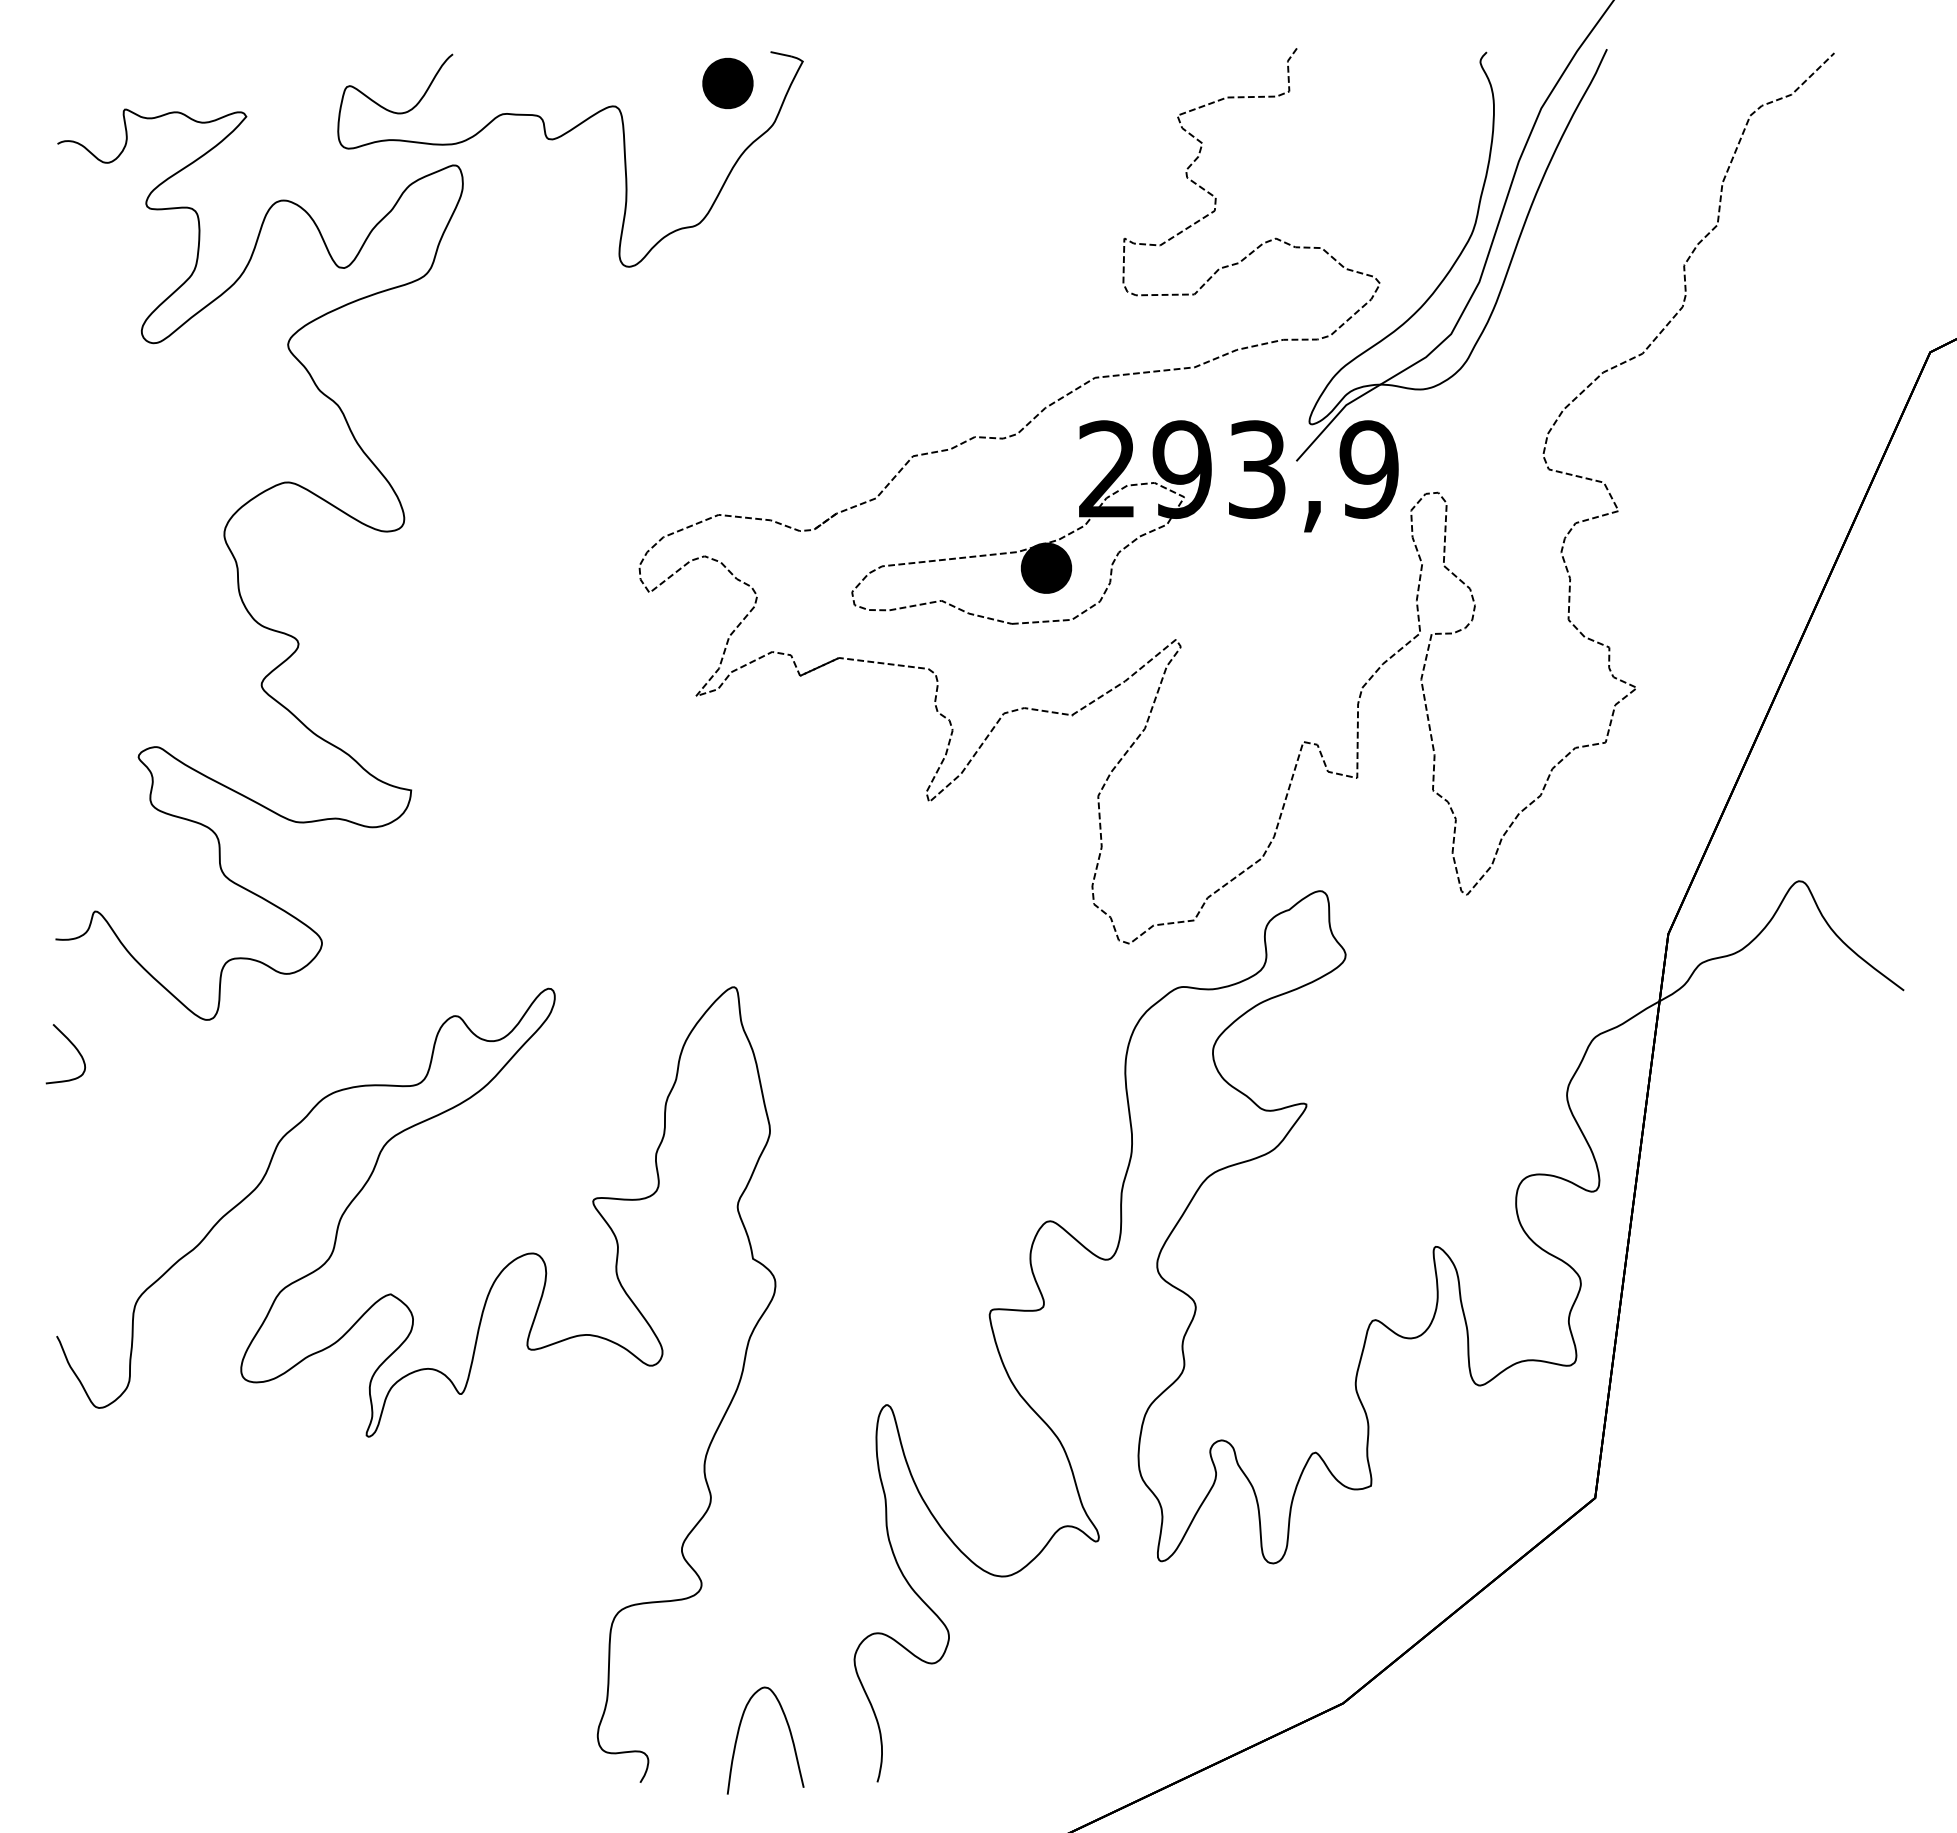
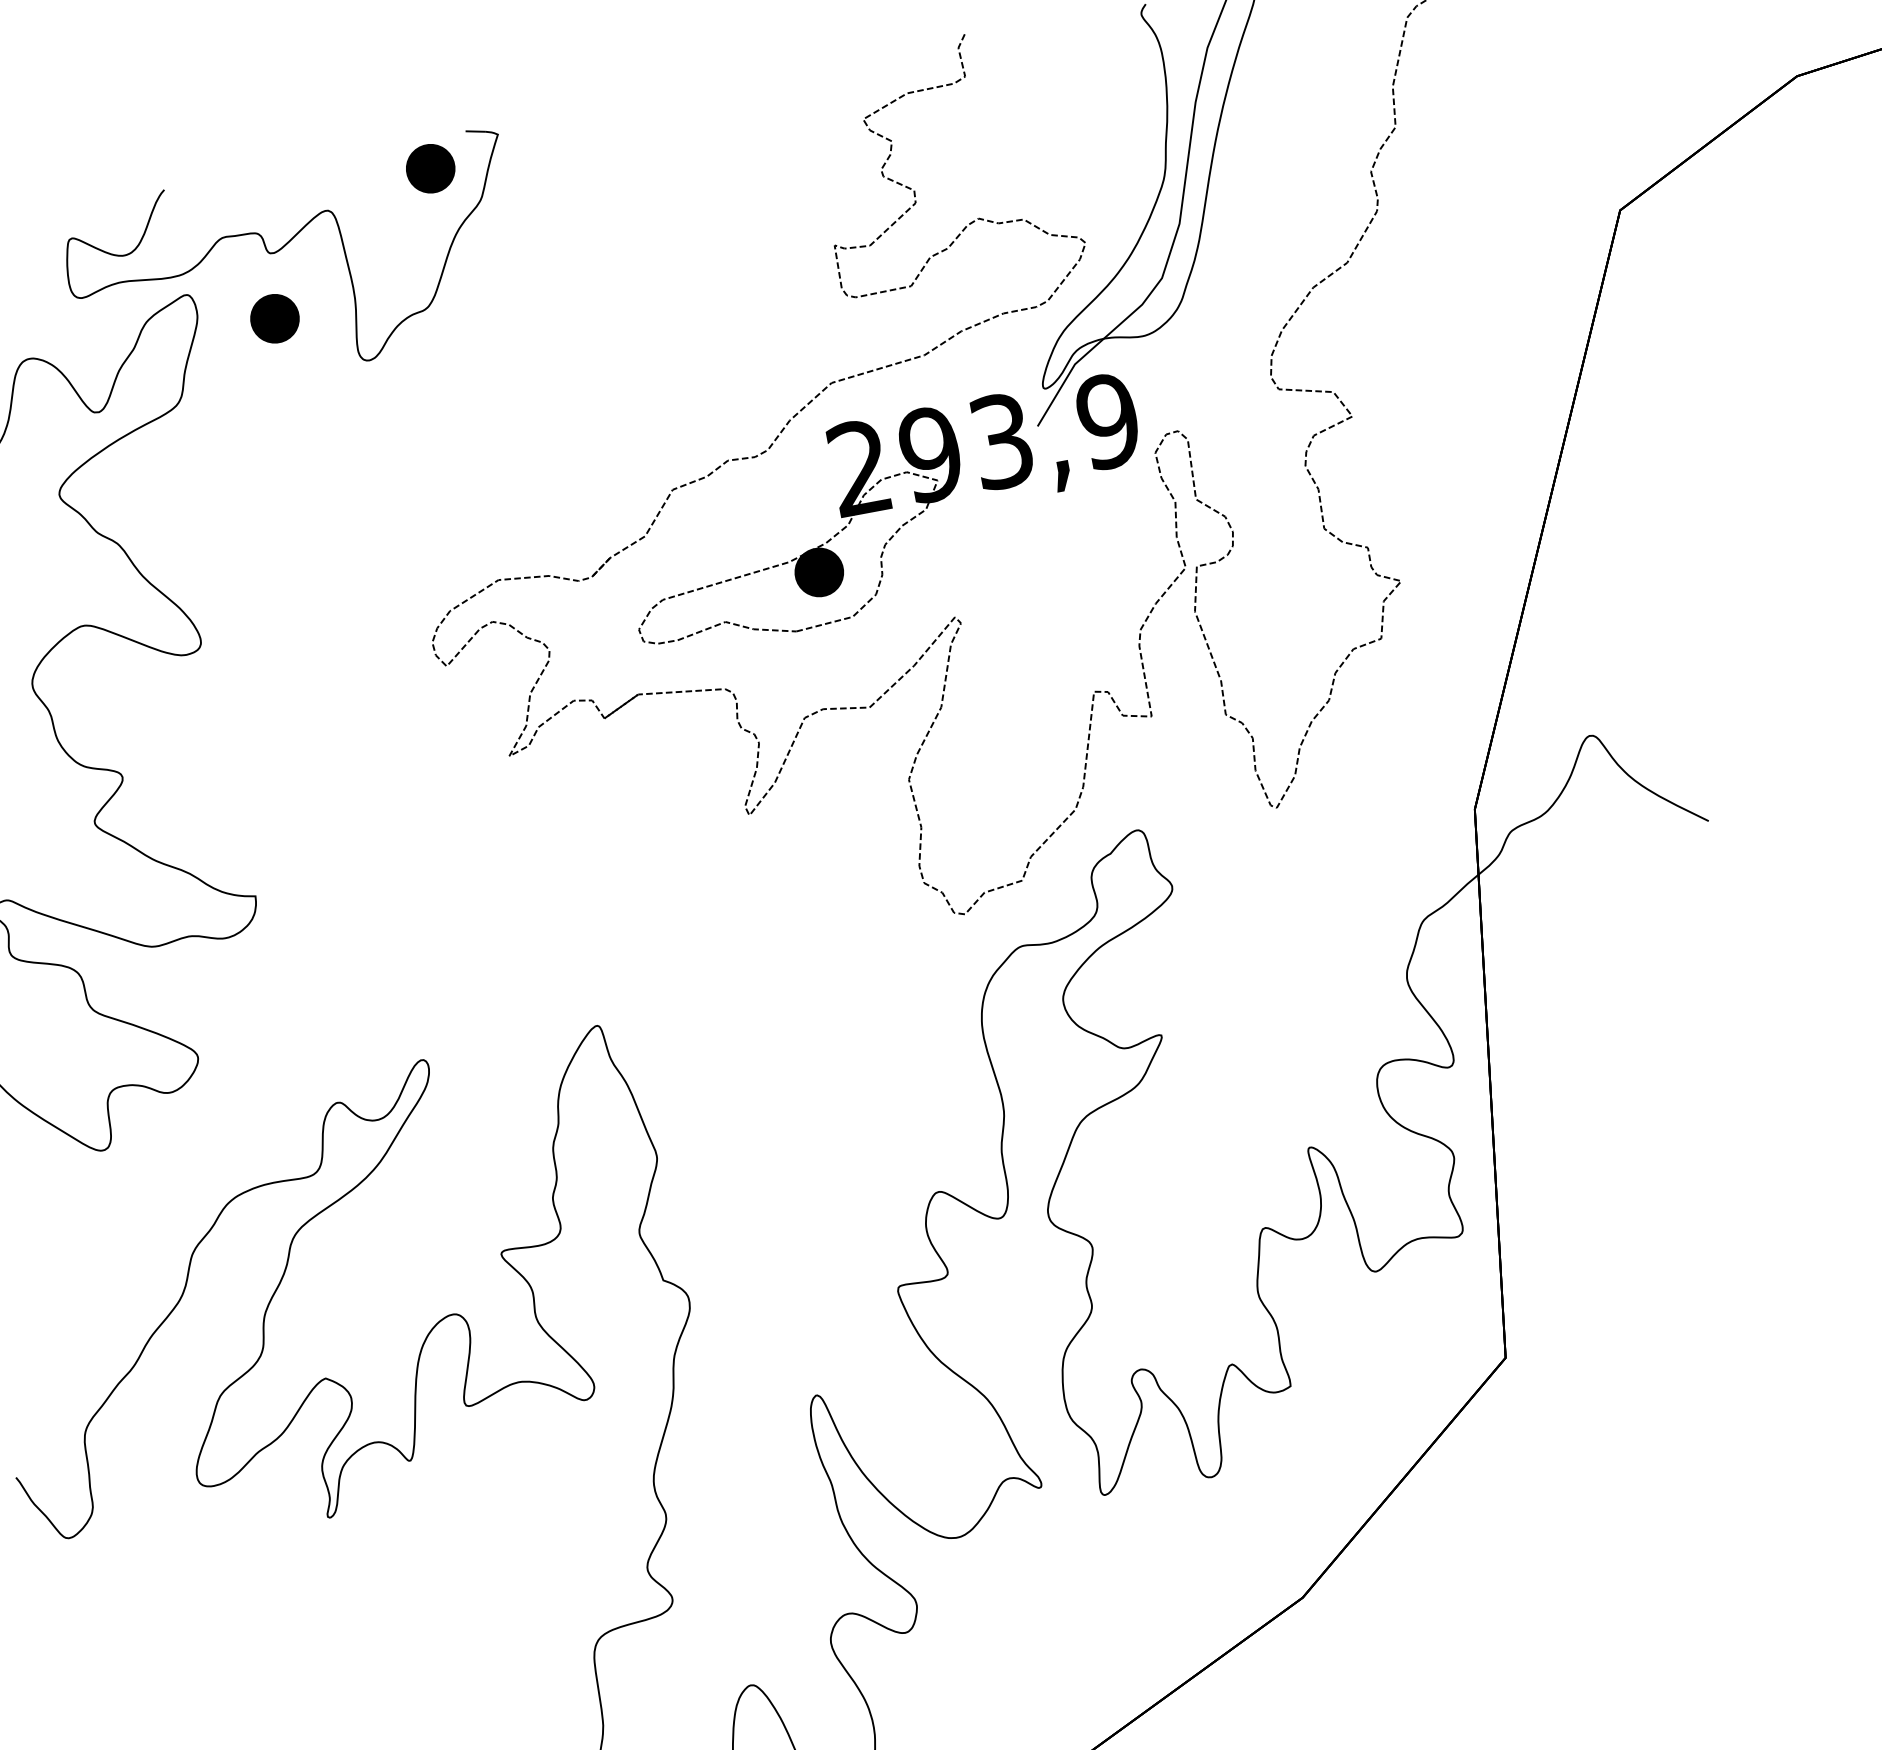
part: (540, 205) -> (274, 317), added

